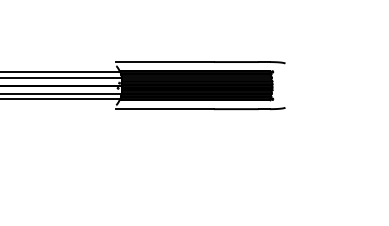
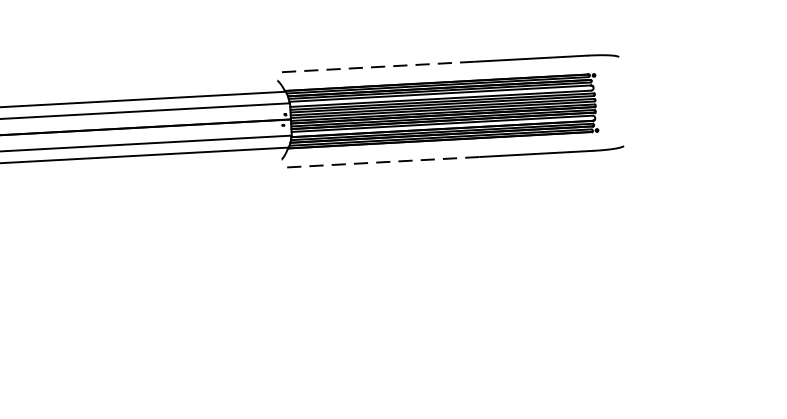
line: (164, 62) -> (374, 68), solid -> dashed
line: (164, 109) -> (379, 163), solid -> dashed

